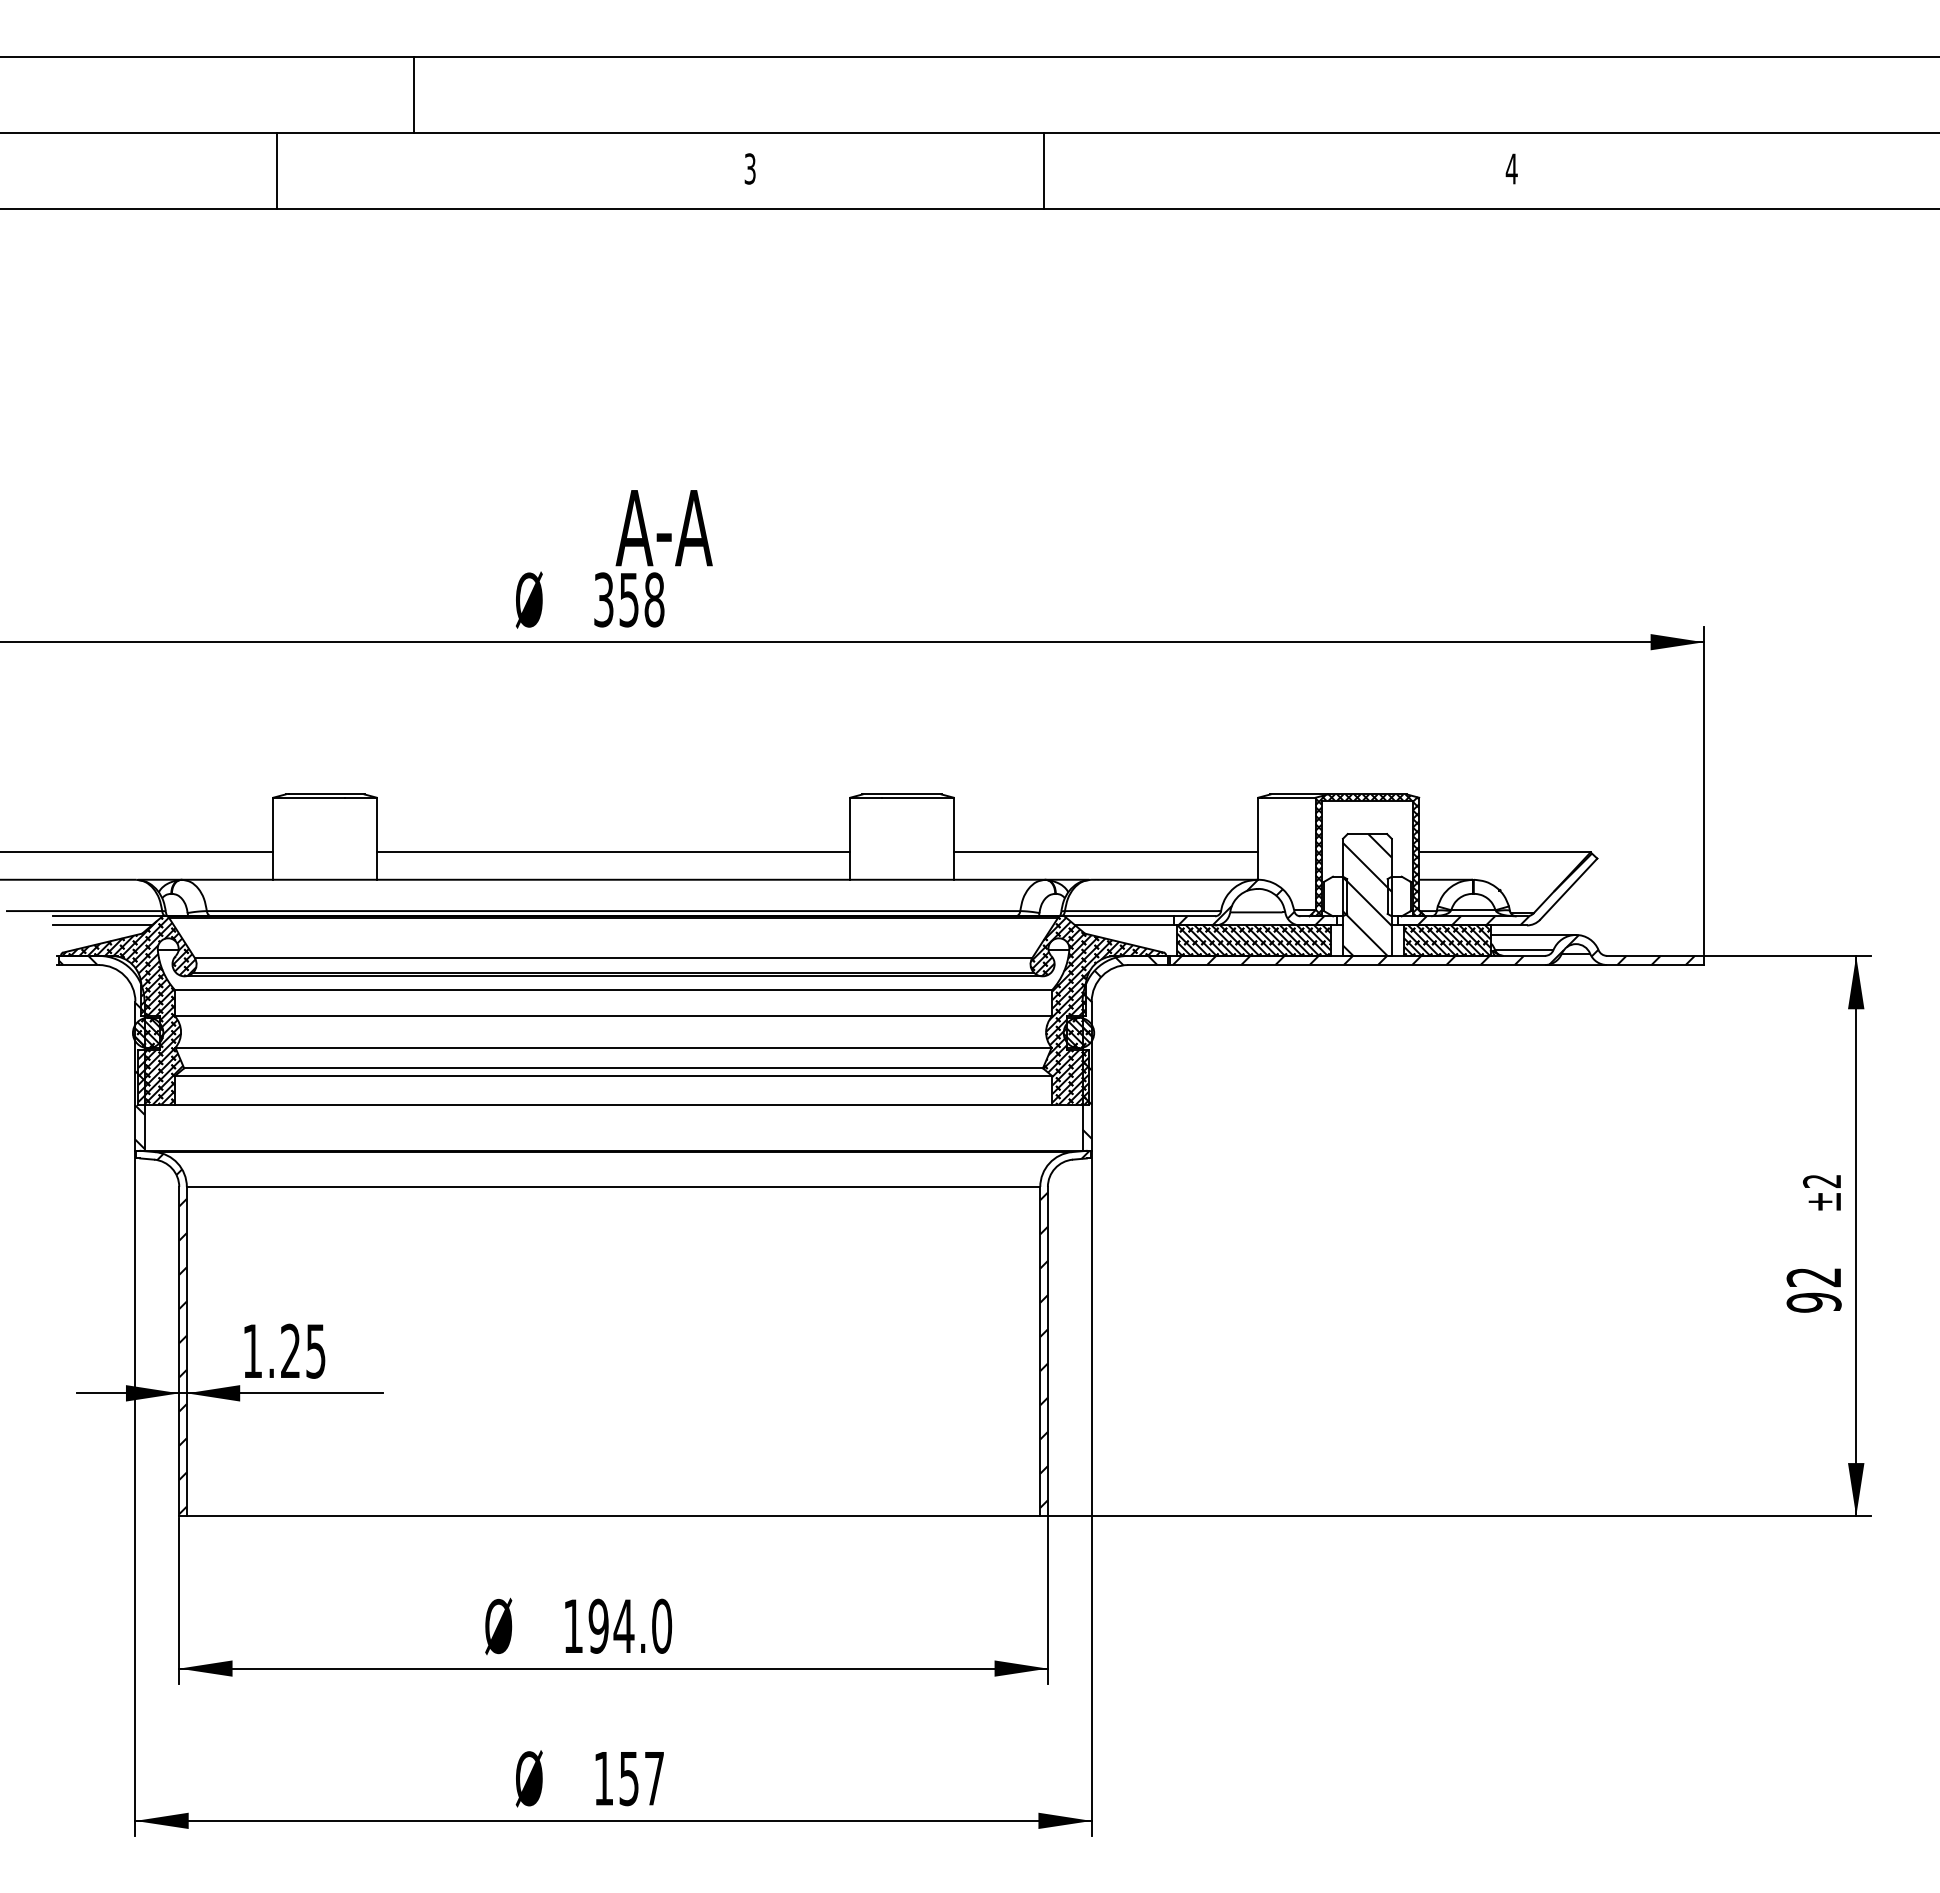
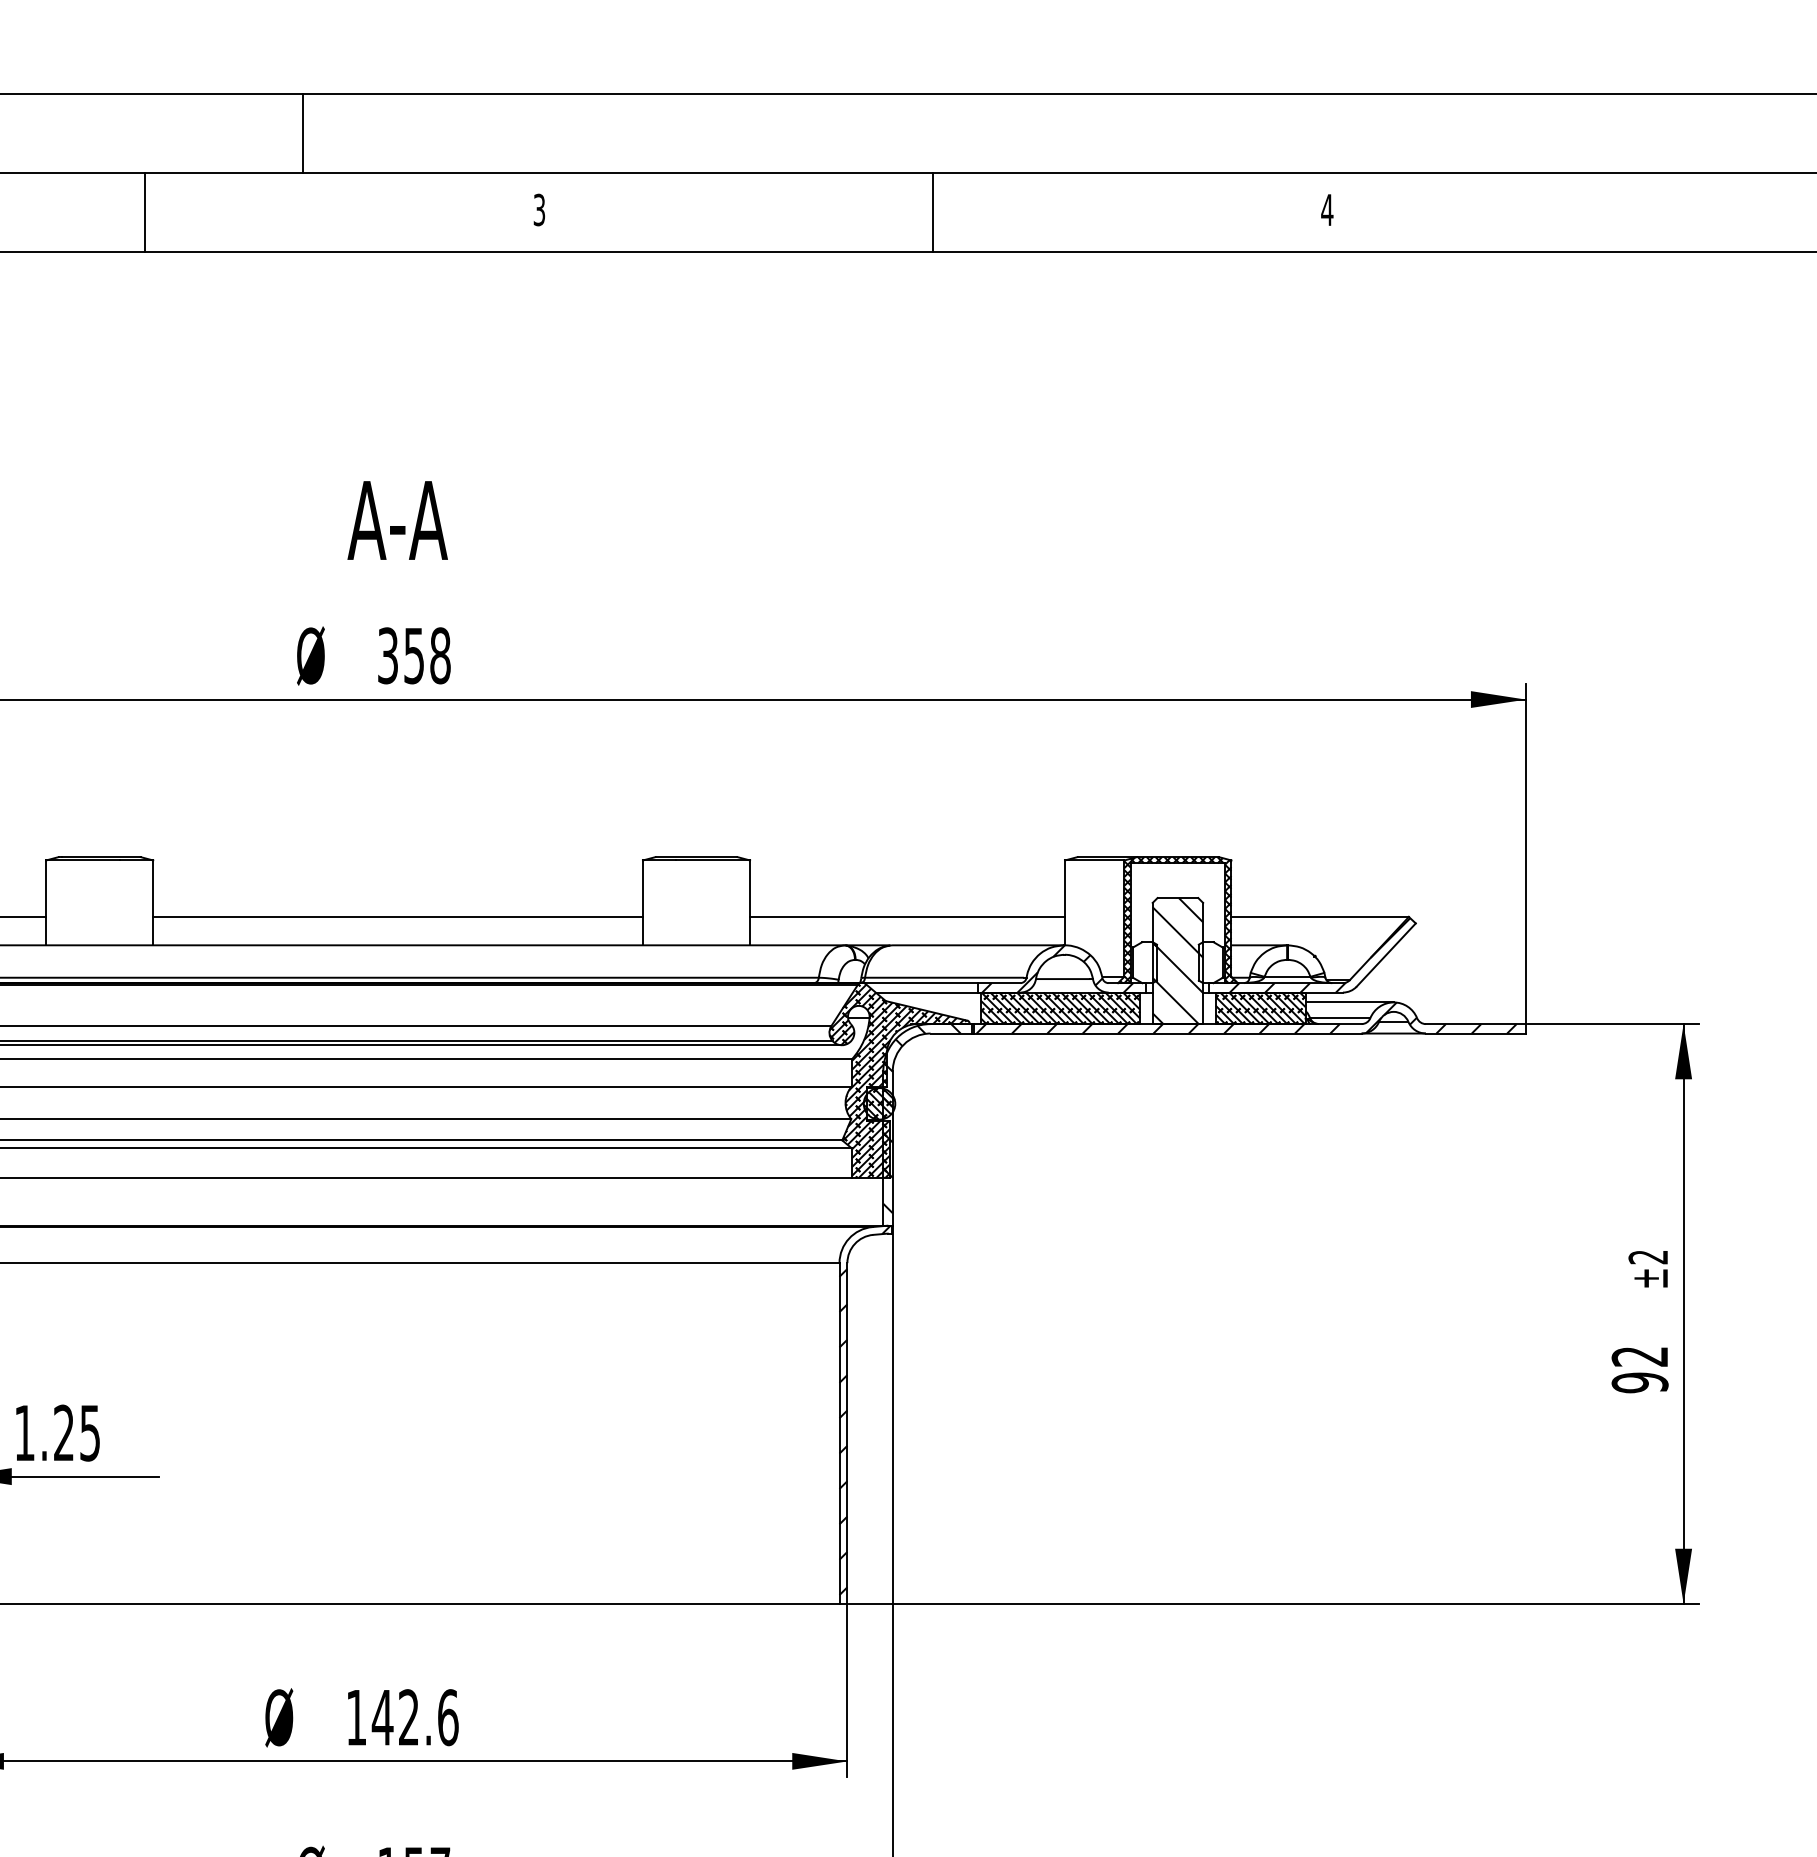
line: (413, 94) -> (302, 132), moved
line: (277, 171) -> (145, 212), moved
line: (1043, 171) -> (932, 212), moved
text: (663, 528) -> (396, 520), moved
text: (630, 1625) -> (415, 1716), 194.0 -> 142.6

